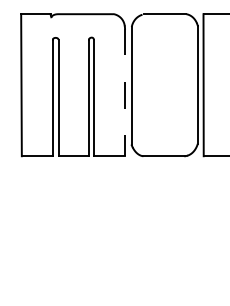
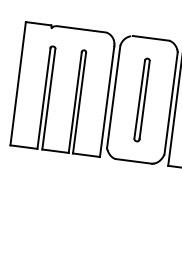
part: (164, 84) -> (142, 99), added
line: (125, 92) -> (107, 101), dashed -> solid

